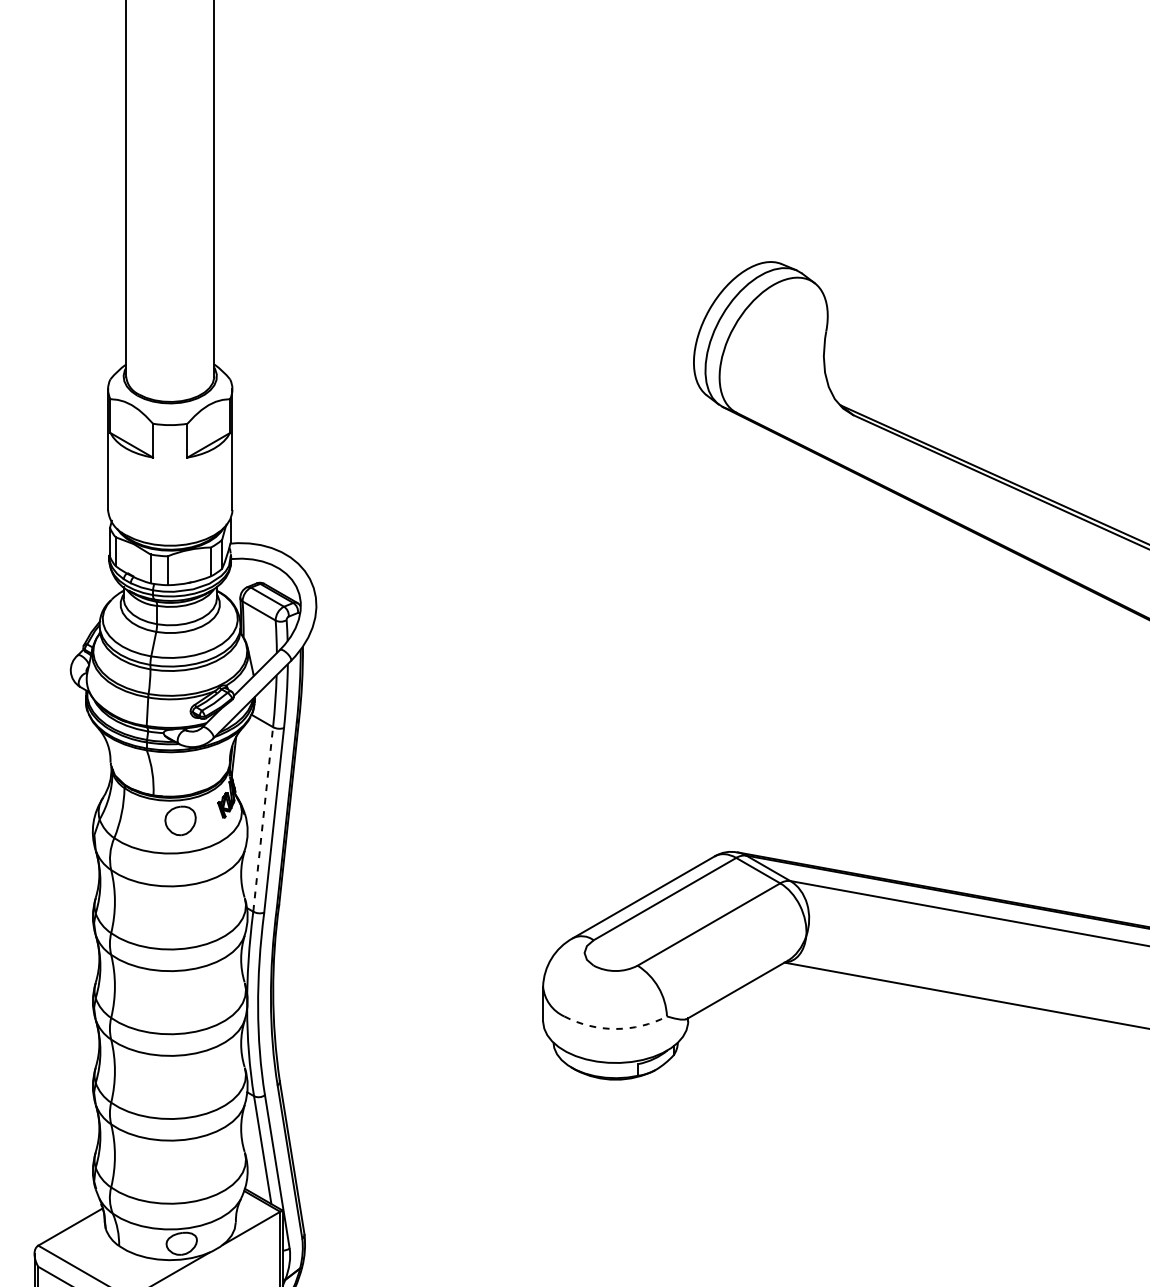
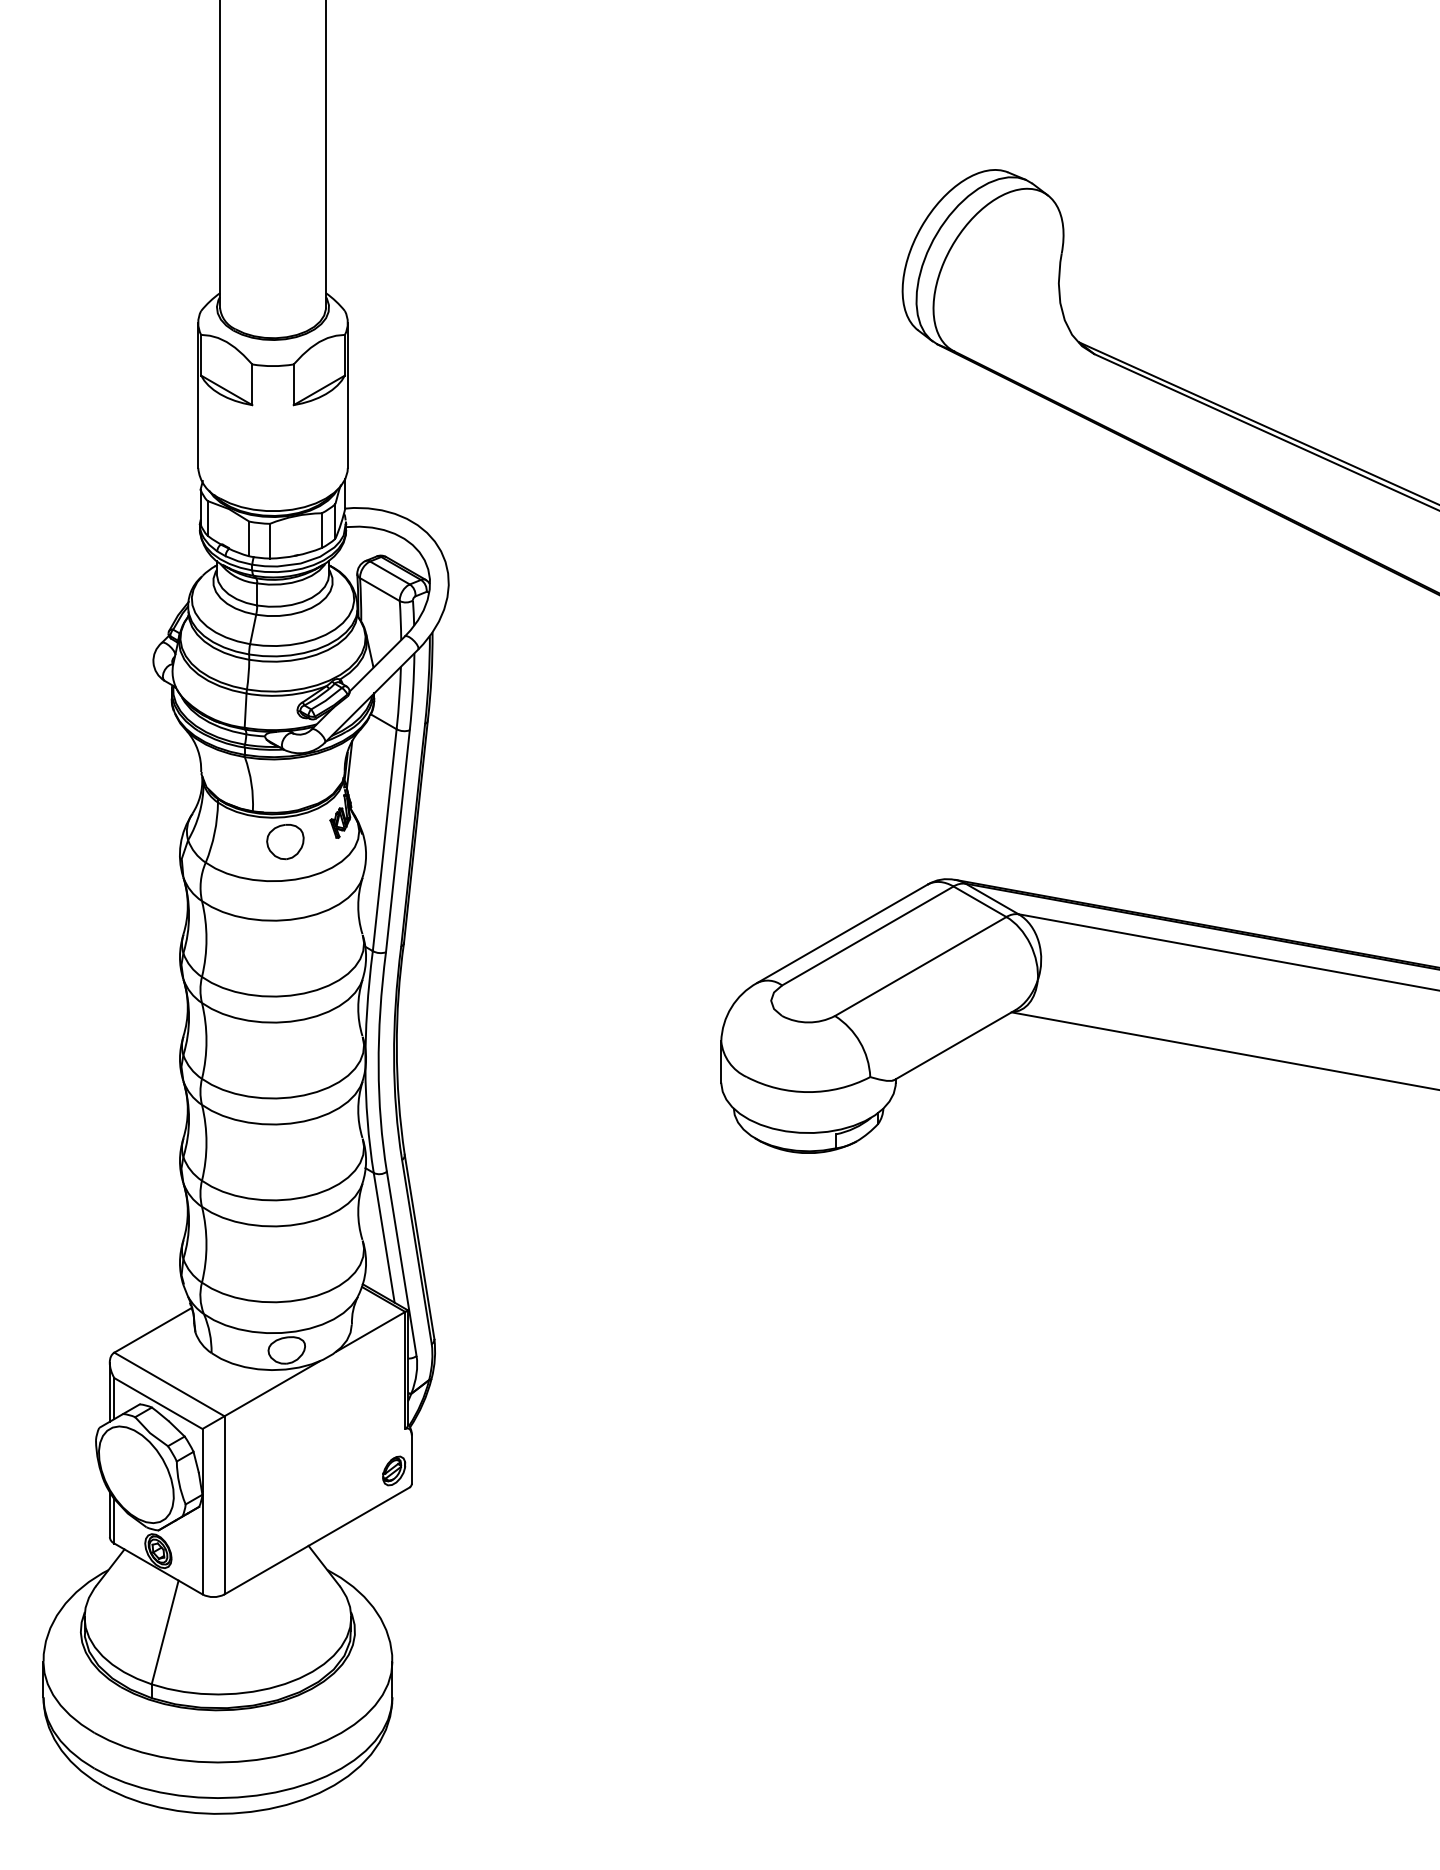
line: (262, 819) -> (384, 840), dashed -> solid
arc: (615, 1029) -> (808, 1092), dashed -> solid

